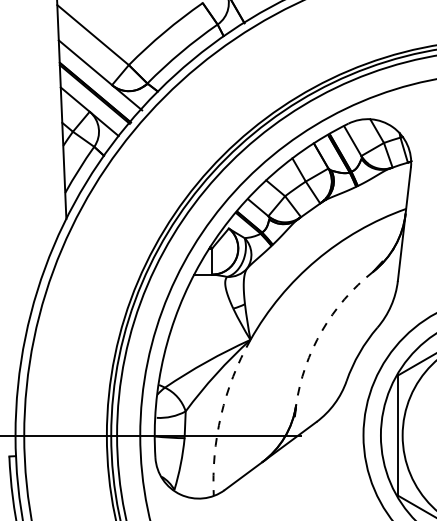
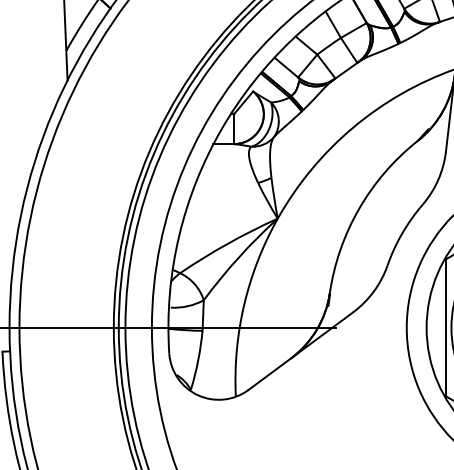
arc: (321, 331) -> (358, 209), dashed -> solid
arc: (221, 415) -> (244, 304), dashed -> solid

